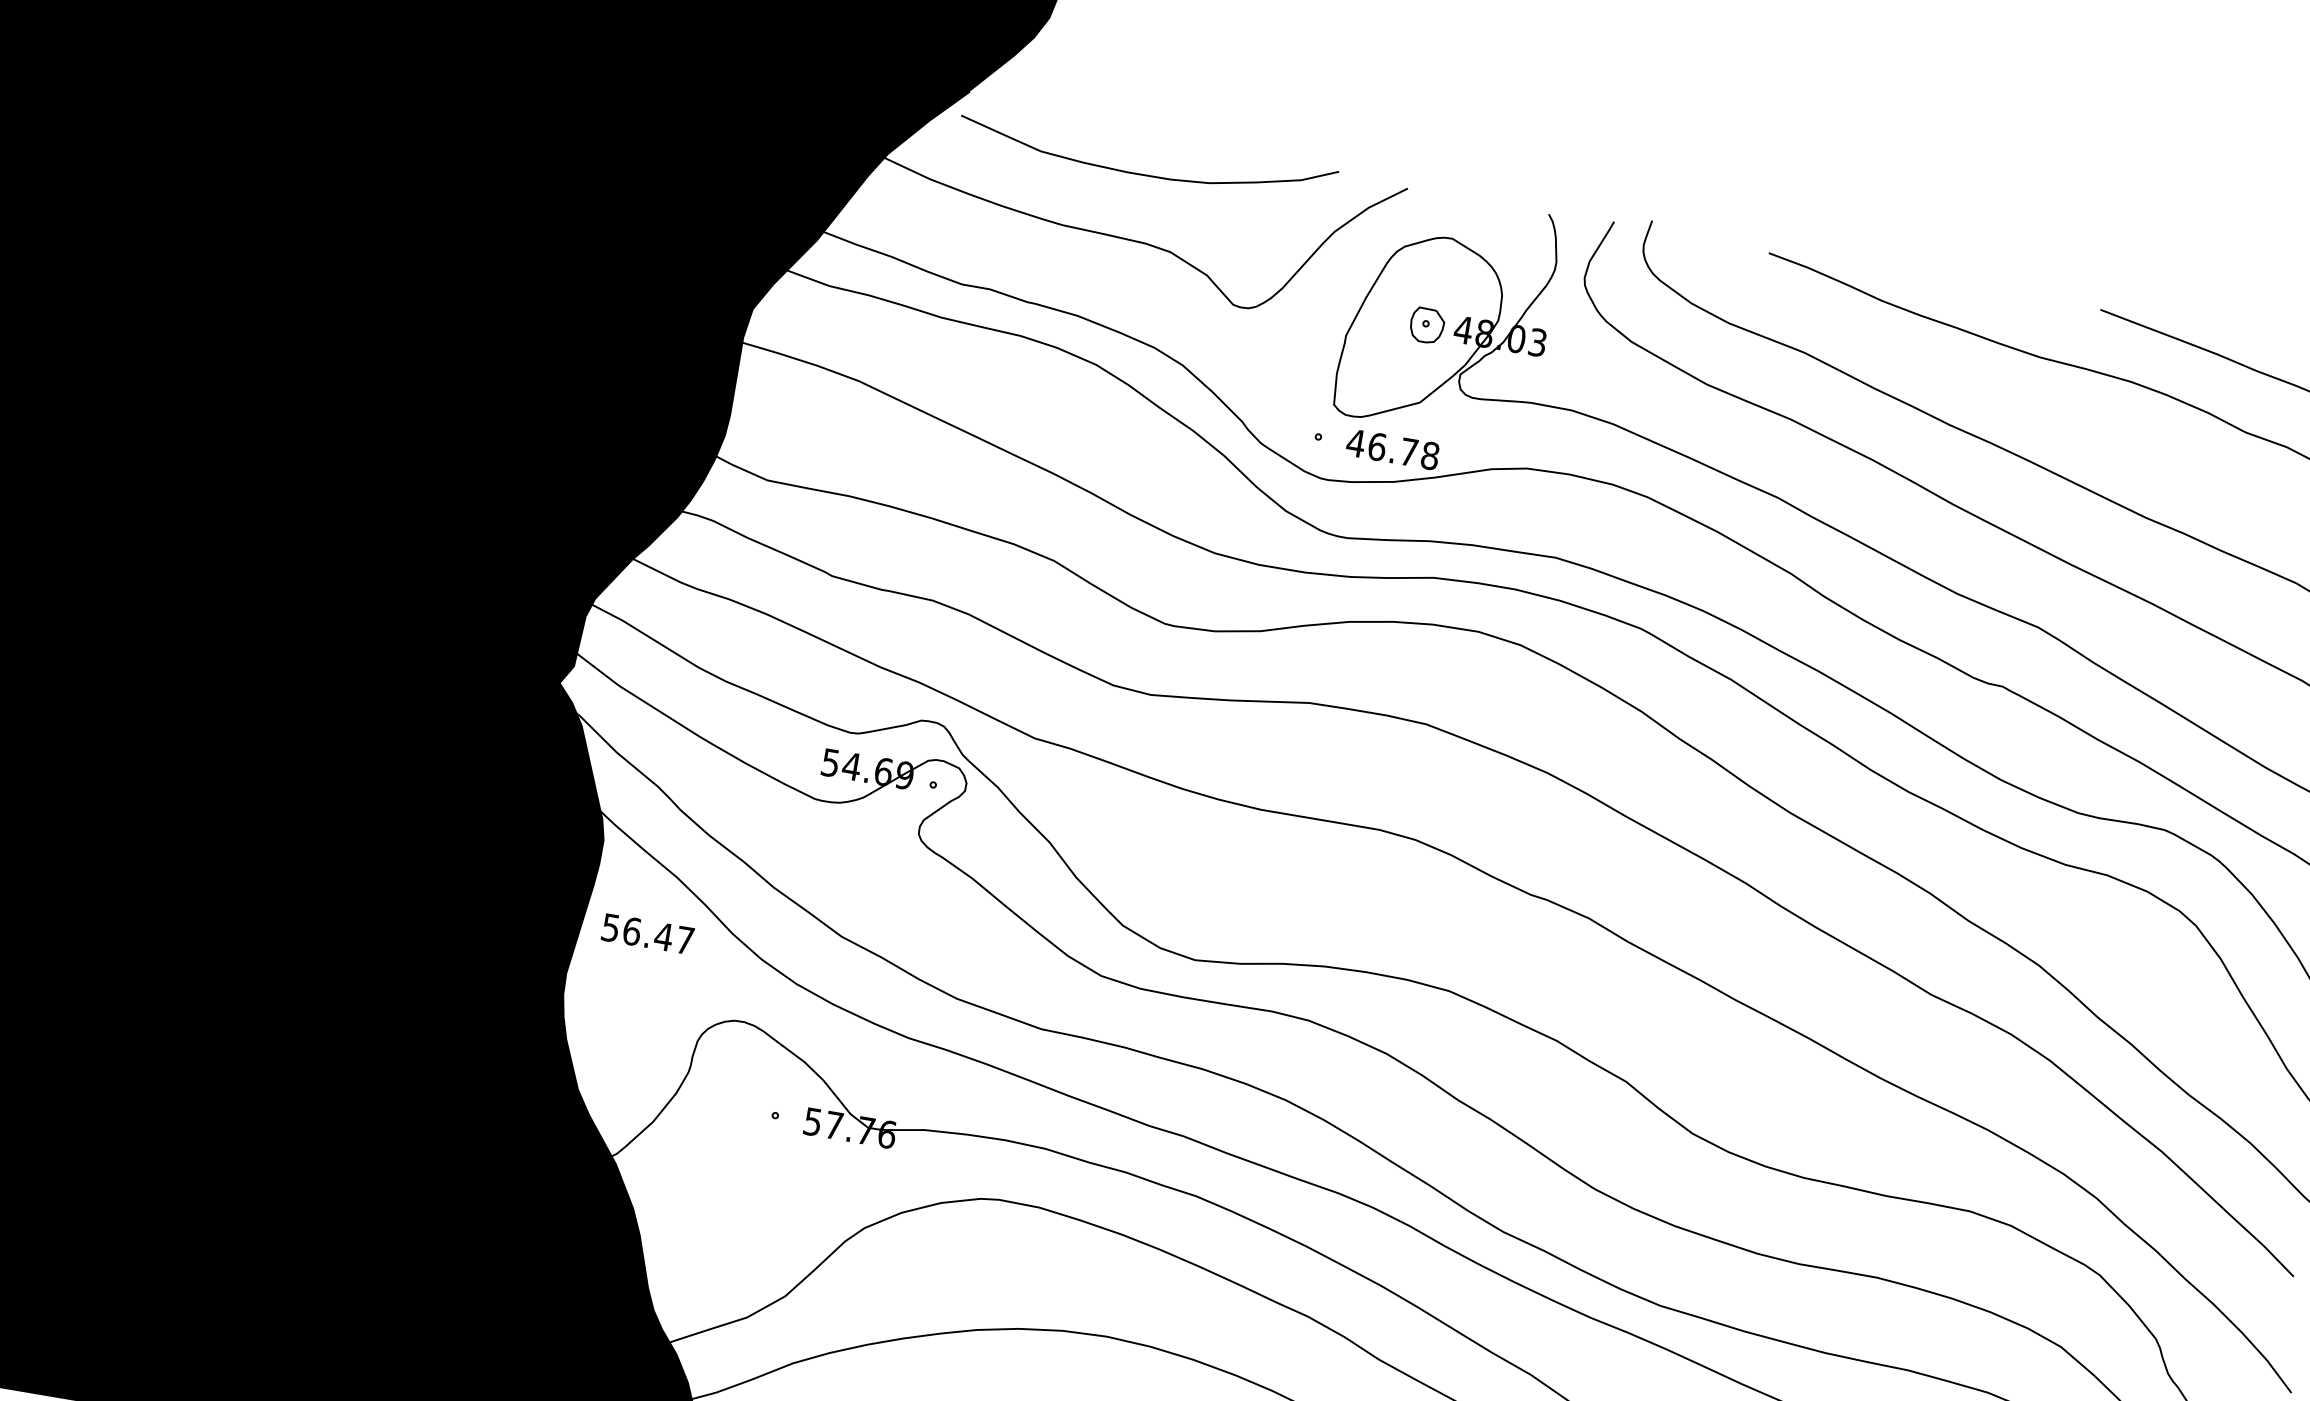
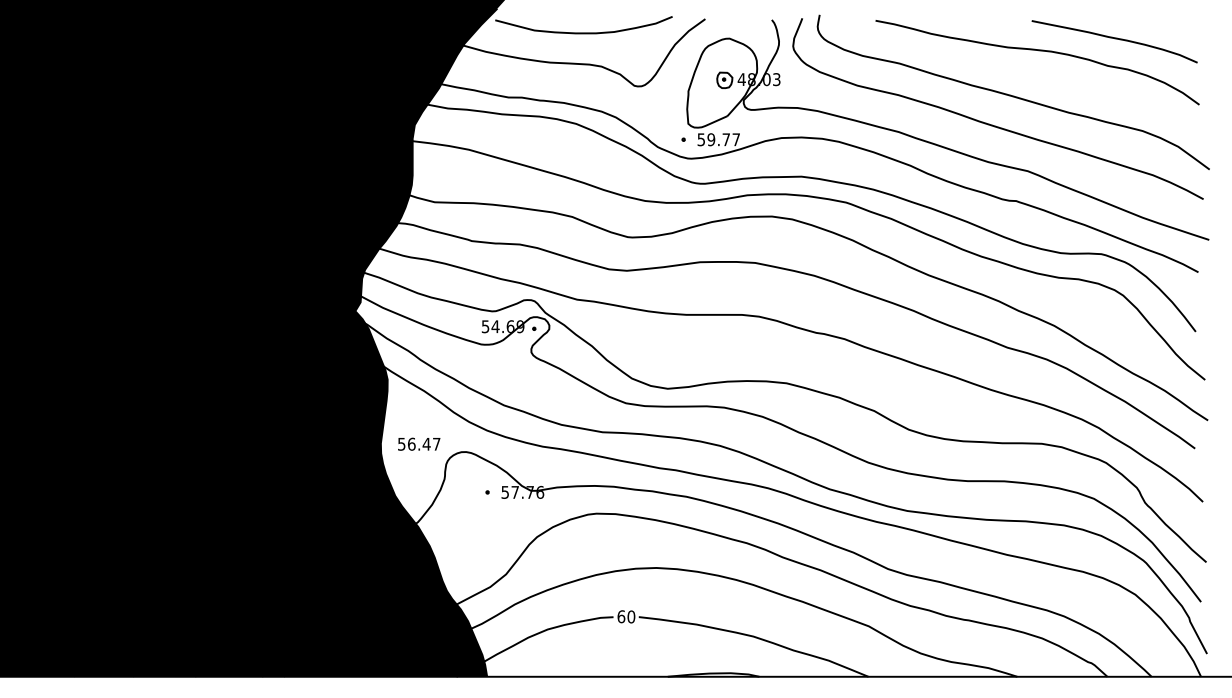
text: (1392, 448) -> (718, 139), 46.78 -> 59.77
text: (648, 932) -> (419, 443), moved

